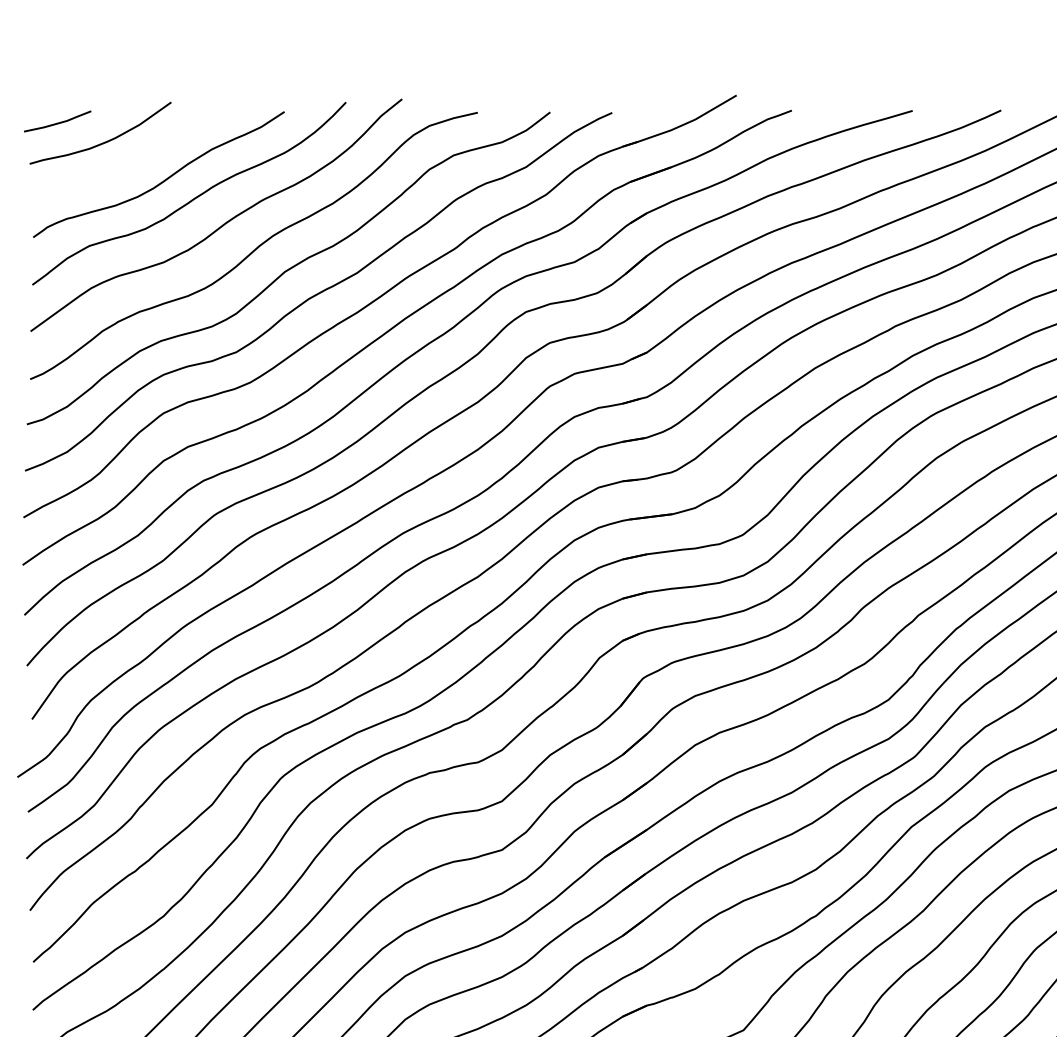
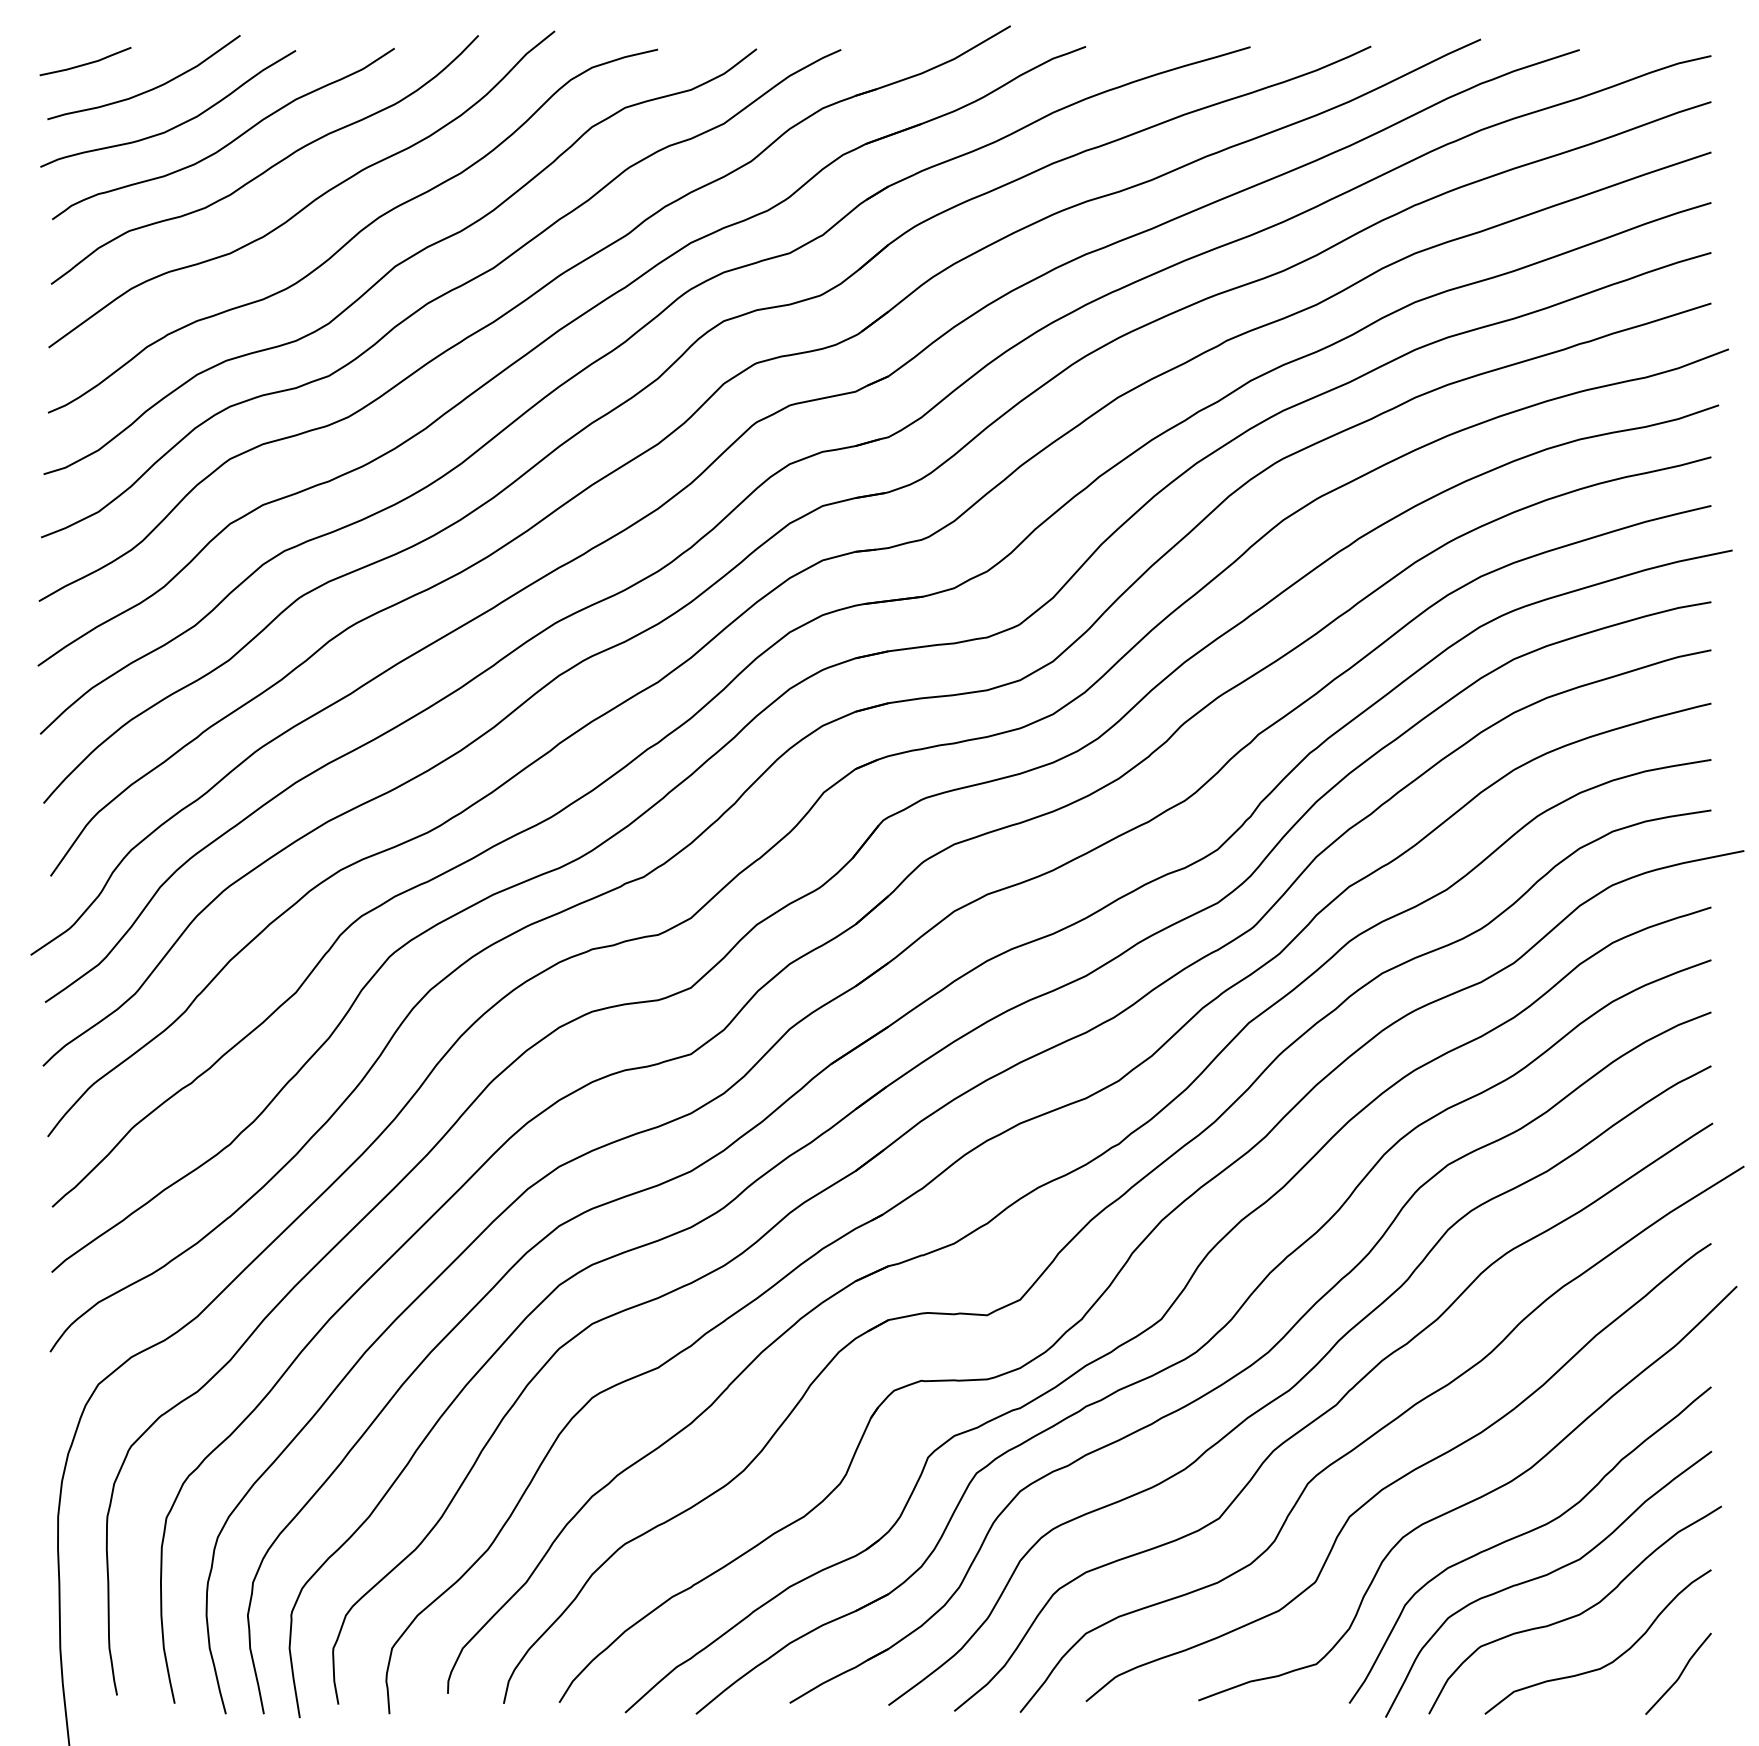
curve: (124, 168) -> (176, 125), added

